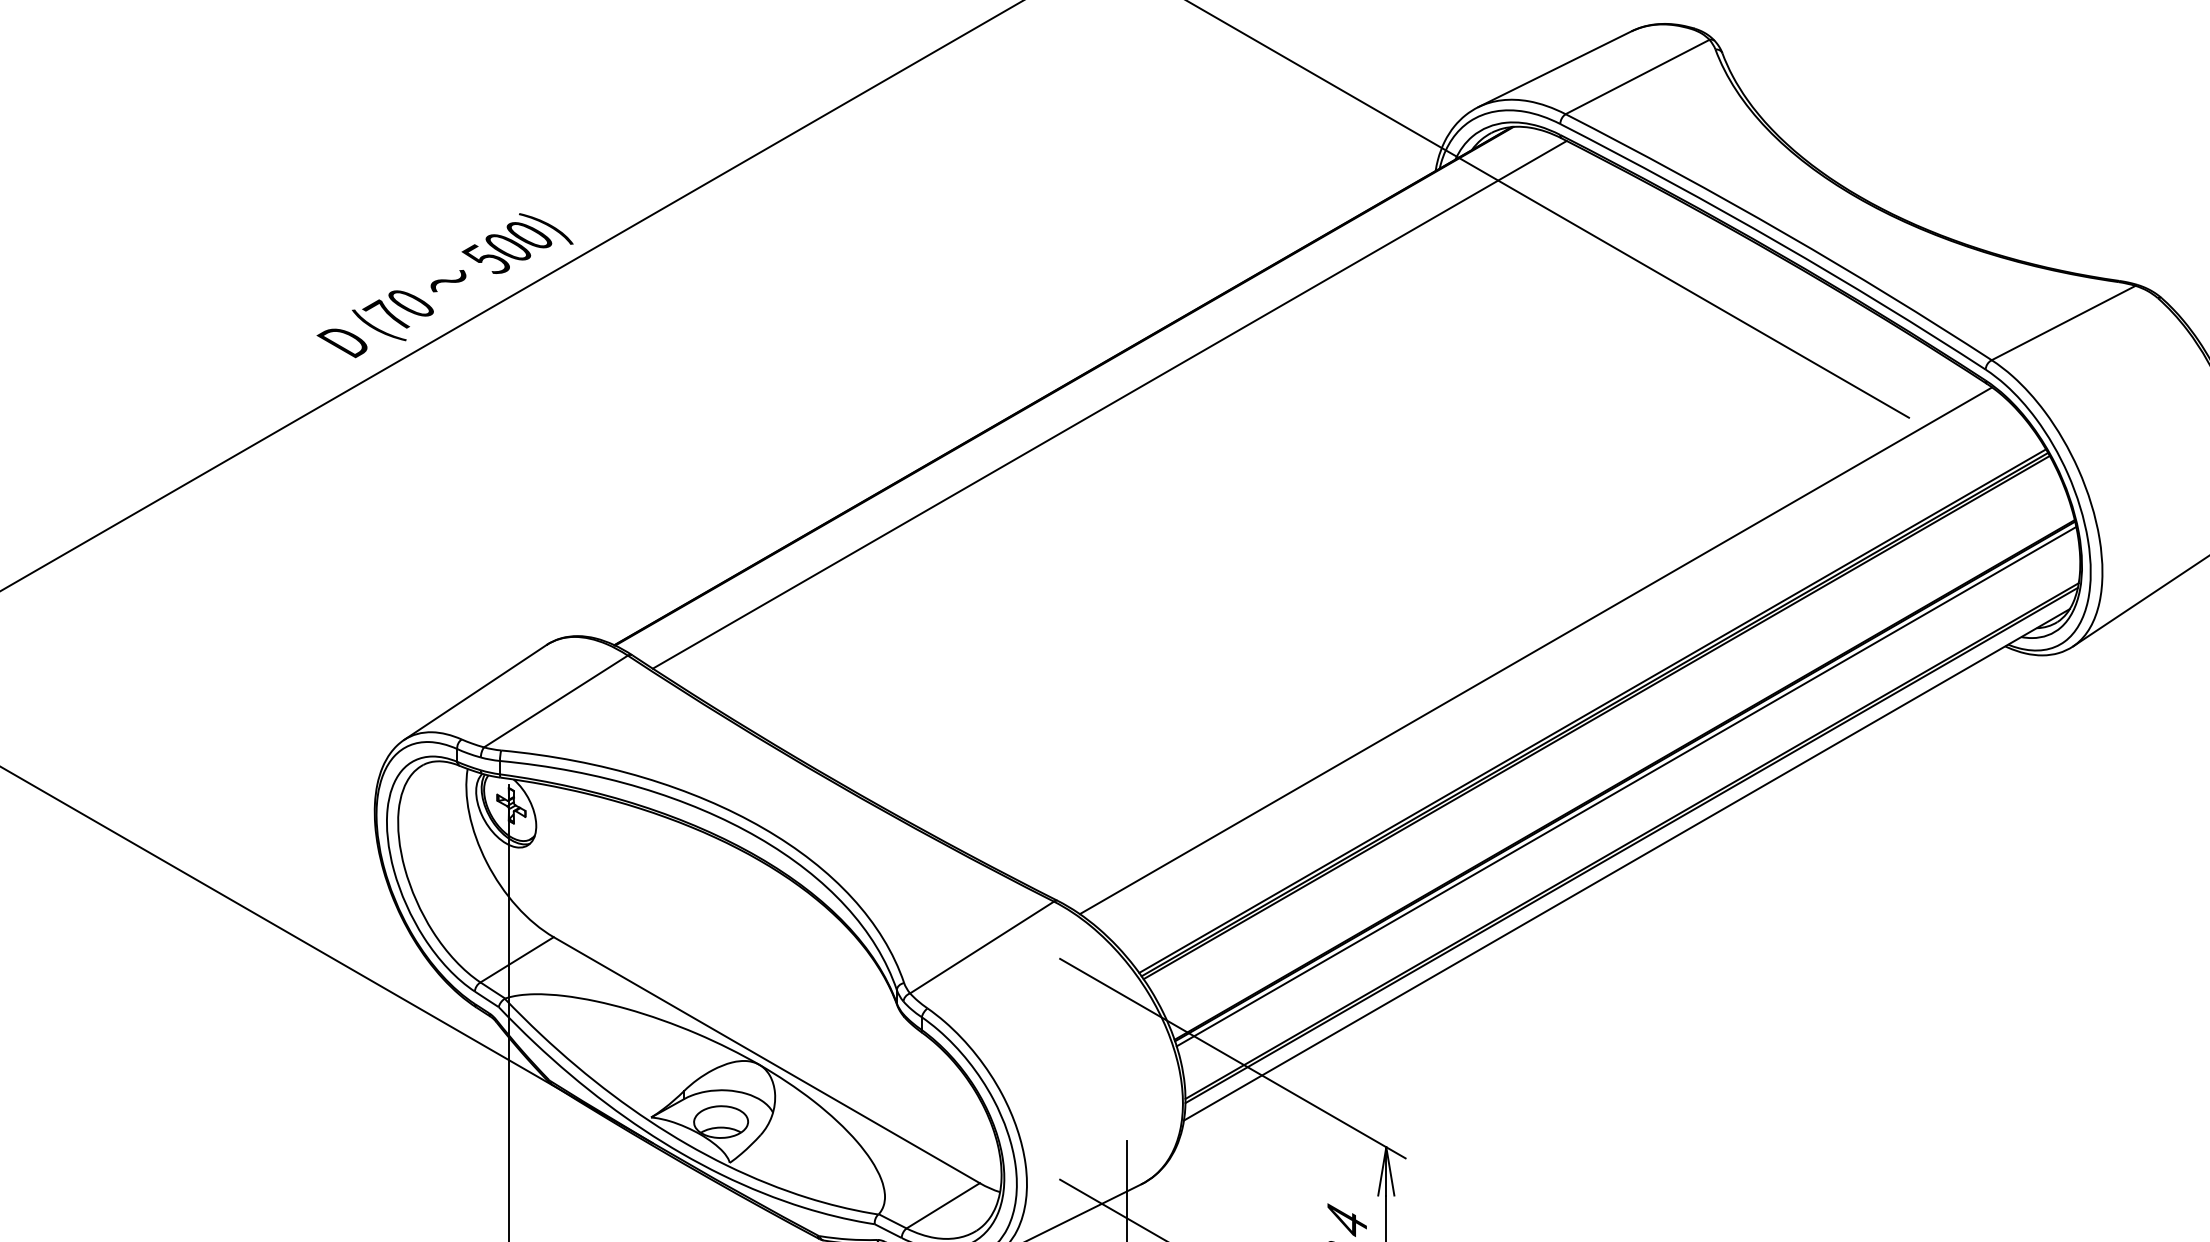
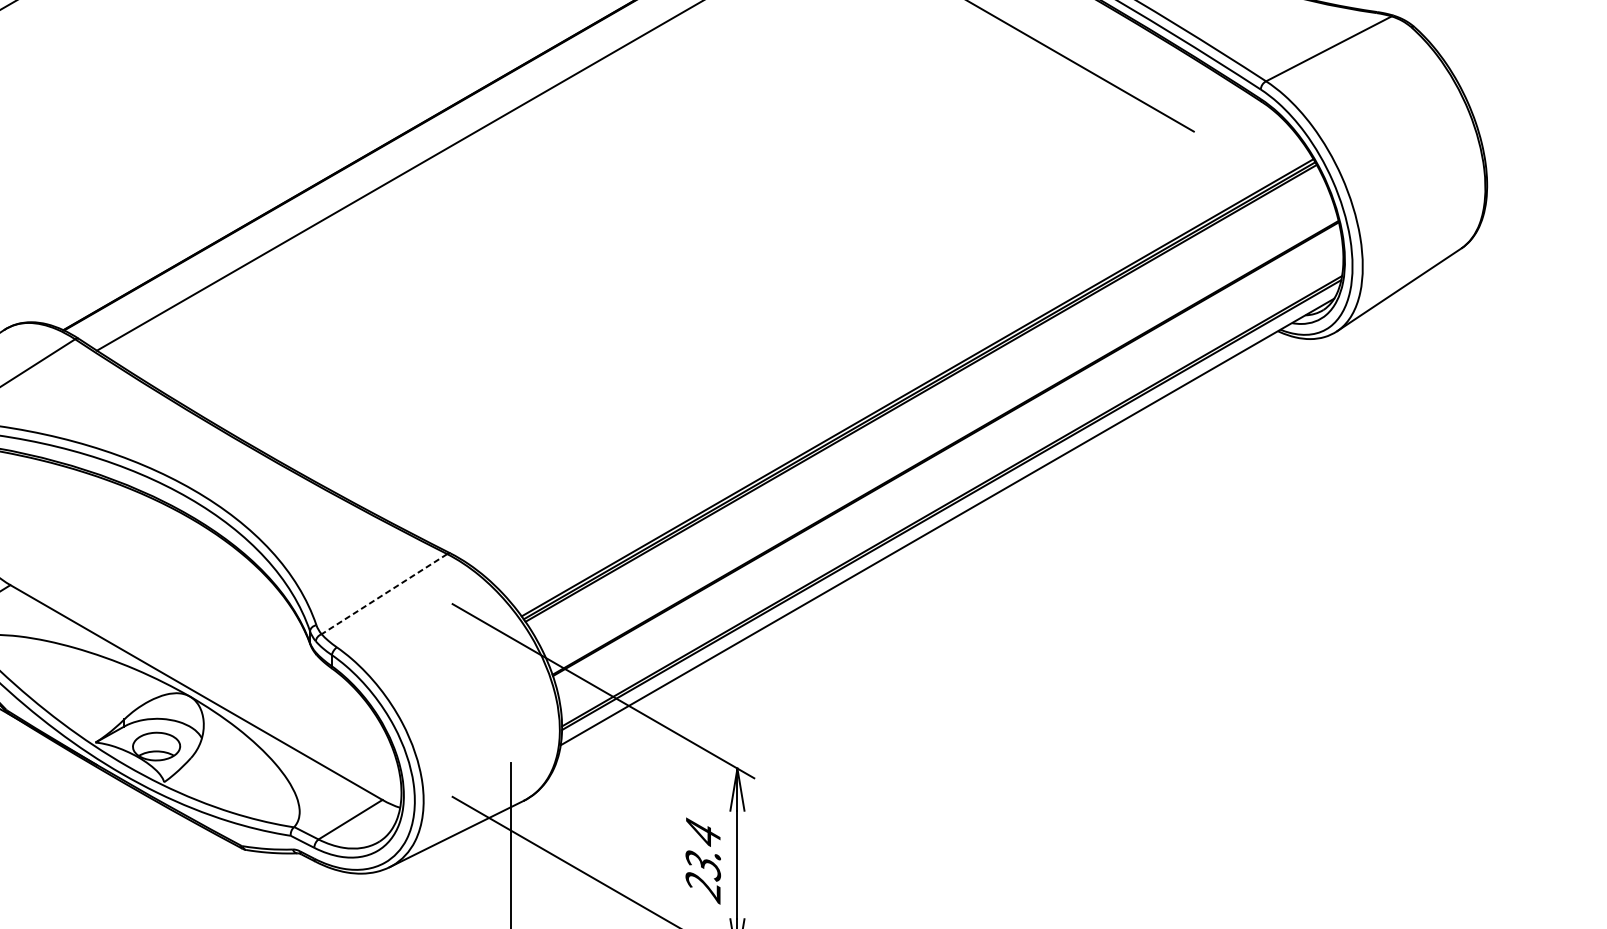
line: (1535, 650) -> (867, 334), removed
line: (1626, 786) -> (947, 453), removed
line: (981, 947) -> (383, 594), solid -> dashed

